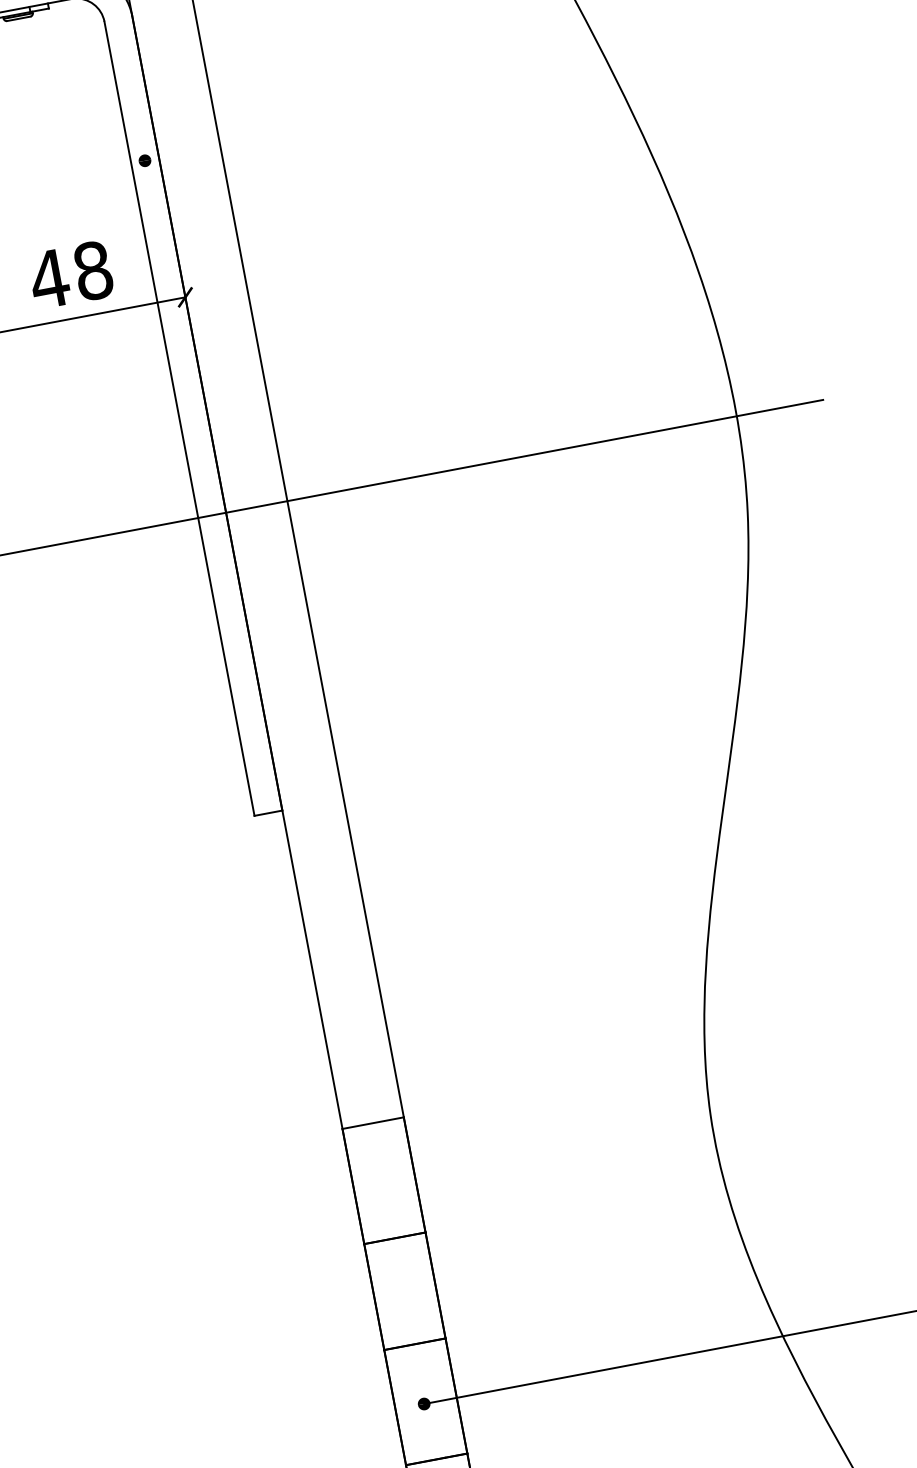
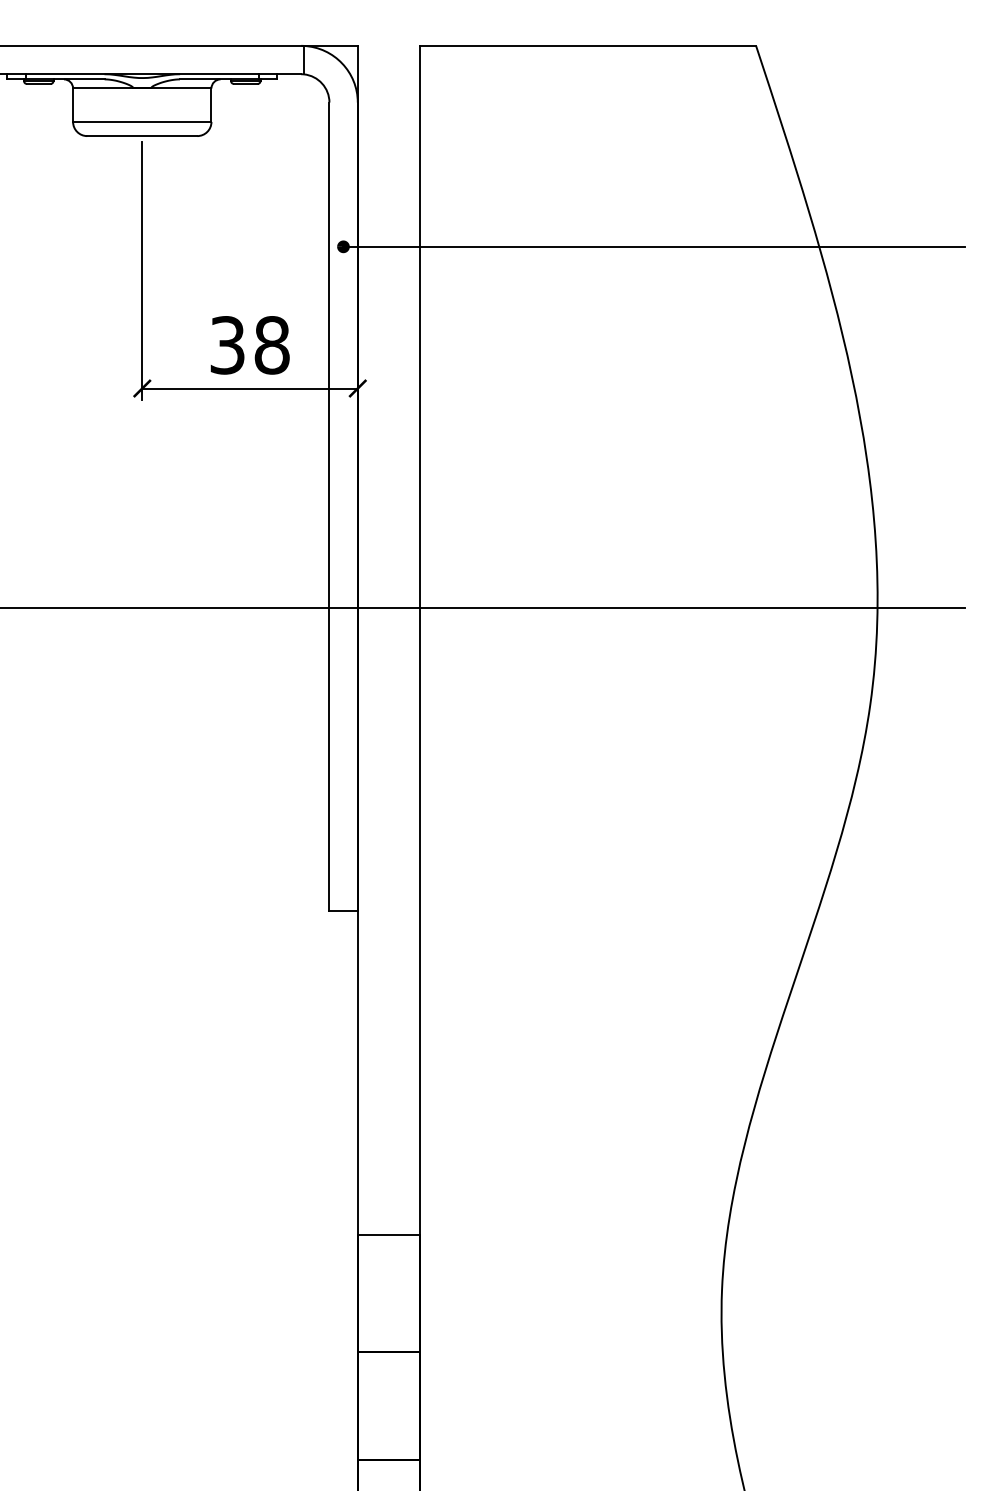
line: (450, 102) -> (654, 246), added
text: (49, 279) -> (227, 345), 48 -> 38

